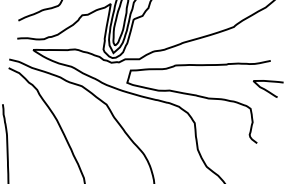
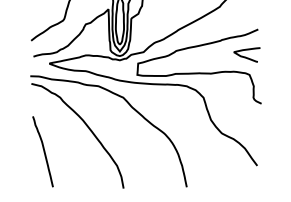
curve: (265, 88) -> (245, 56), moved

